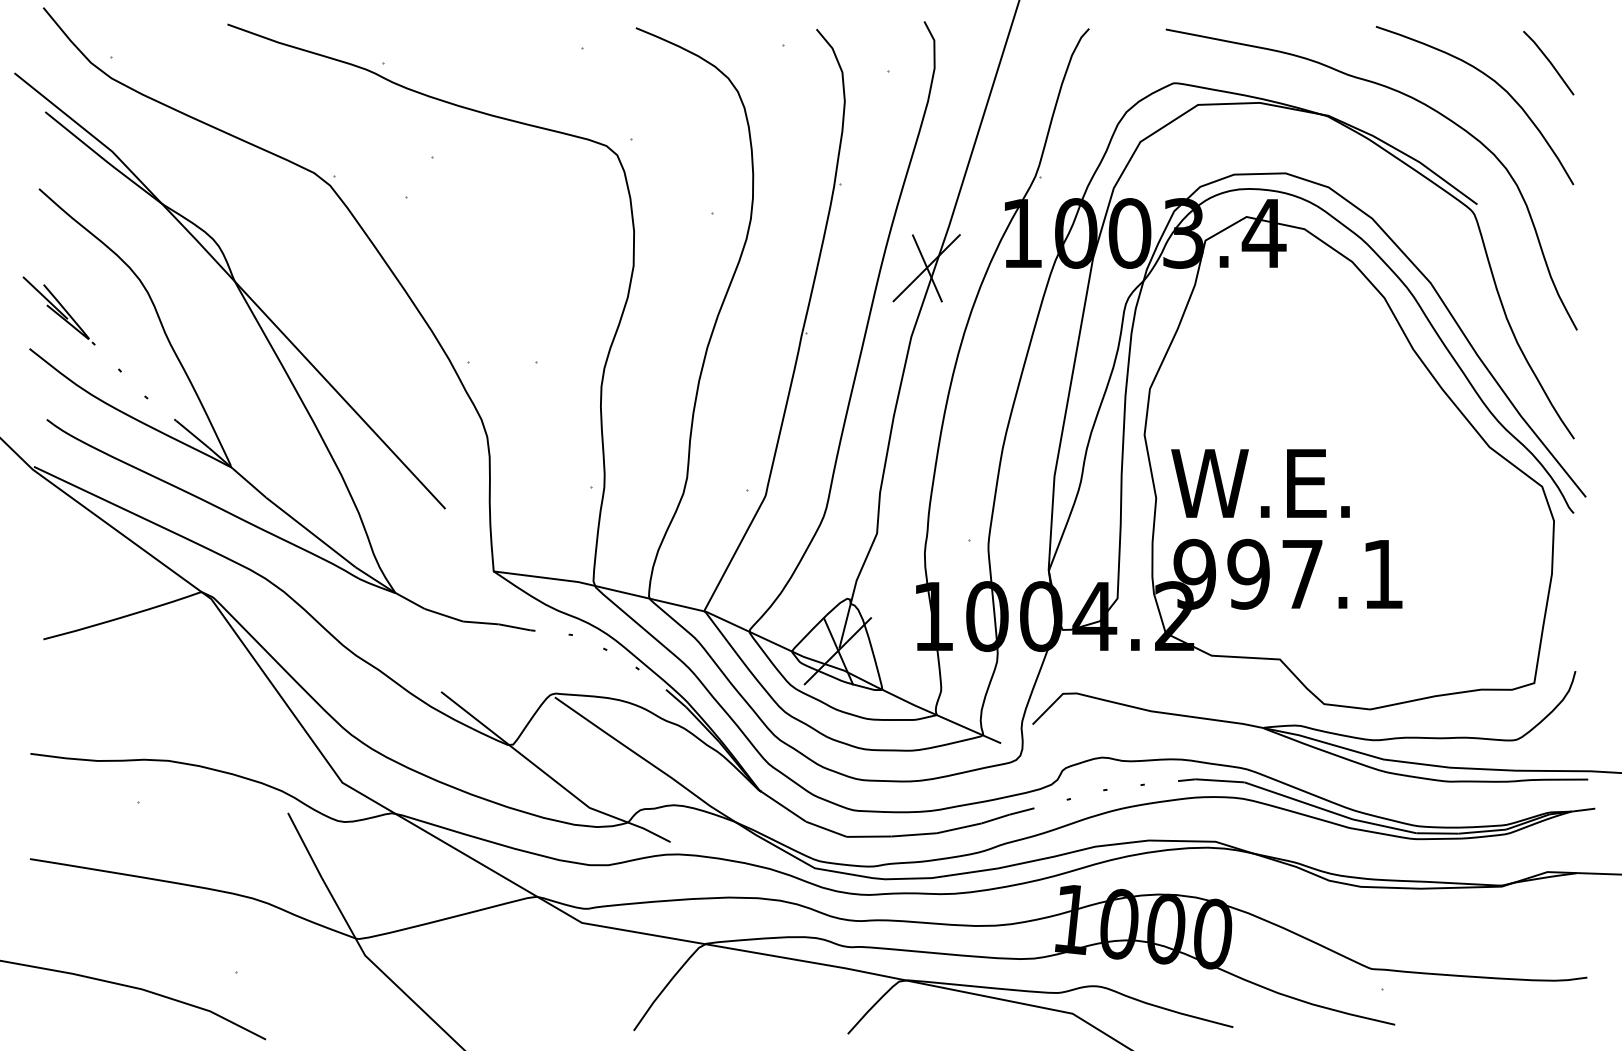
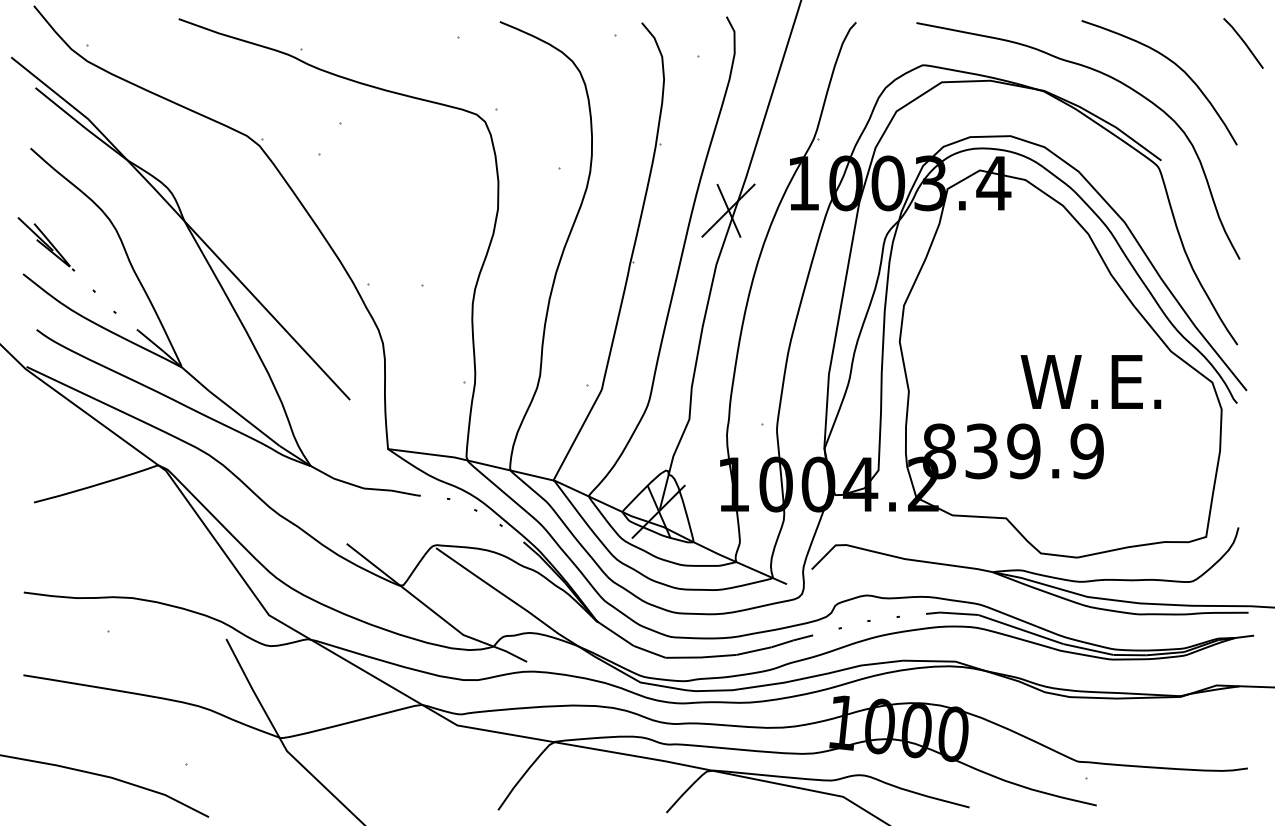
line: (1548, 61) -> (1243, 42), moved
text: (1259, 482) -> (1090, 381), moved
text: (1287, 574) -> (1012, 451), 997.1 -> 839.9

